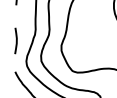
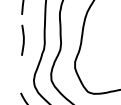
line: (15, 40) -> (22, 39), moved

